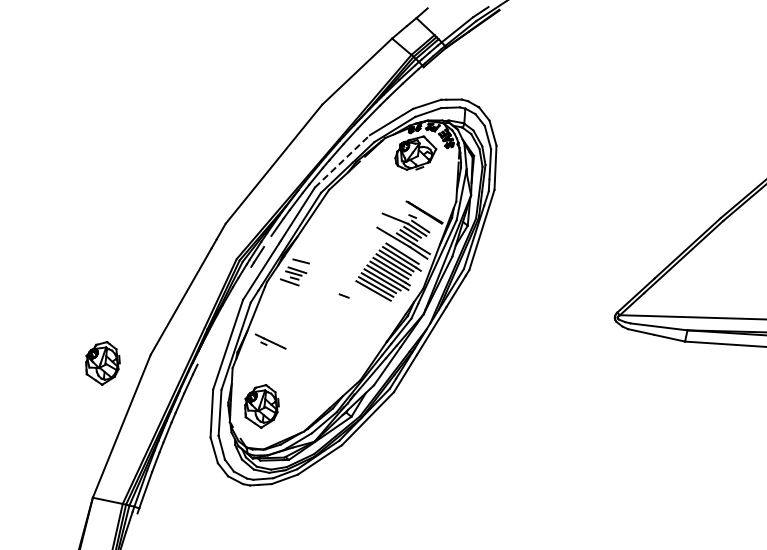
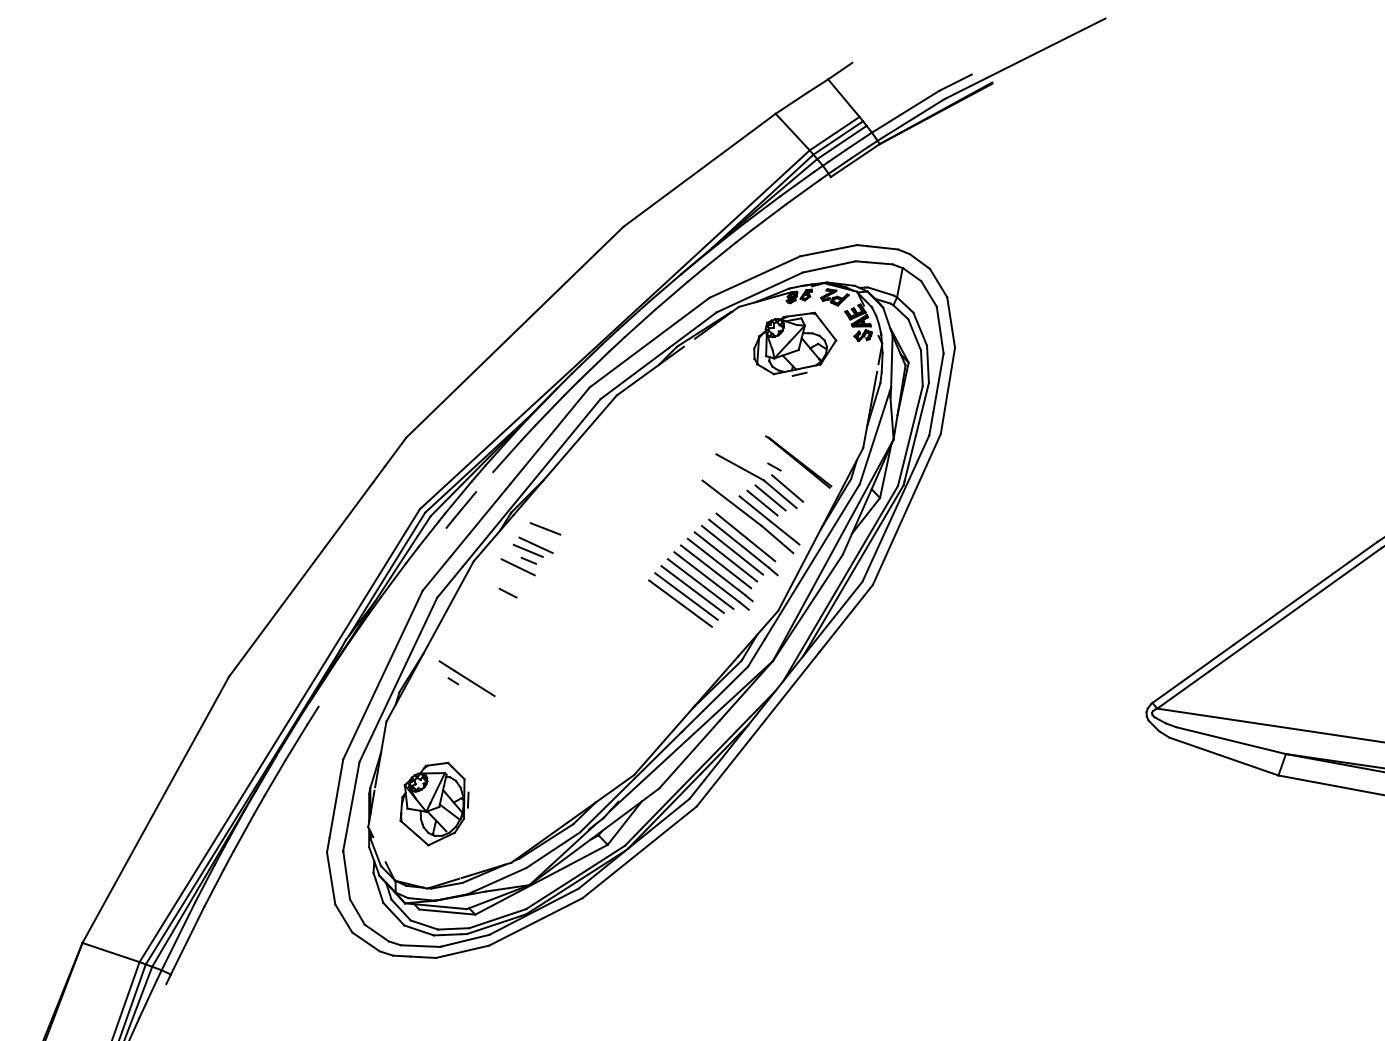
line: (342, 161) -> (649, 342), dashed -> solid
line: (343, 295) -> (506, 591), moved
part: (102, 363) -> (132, 682), removed

